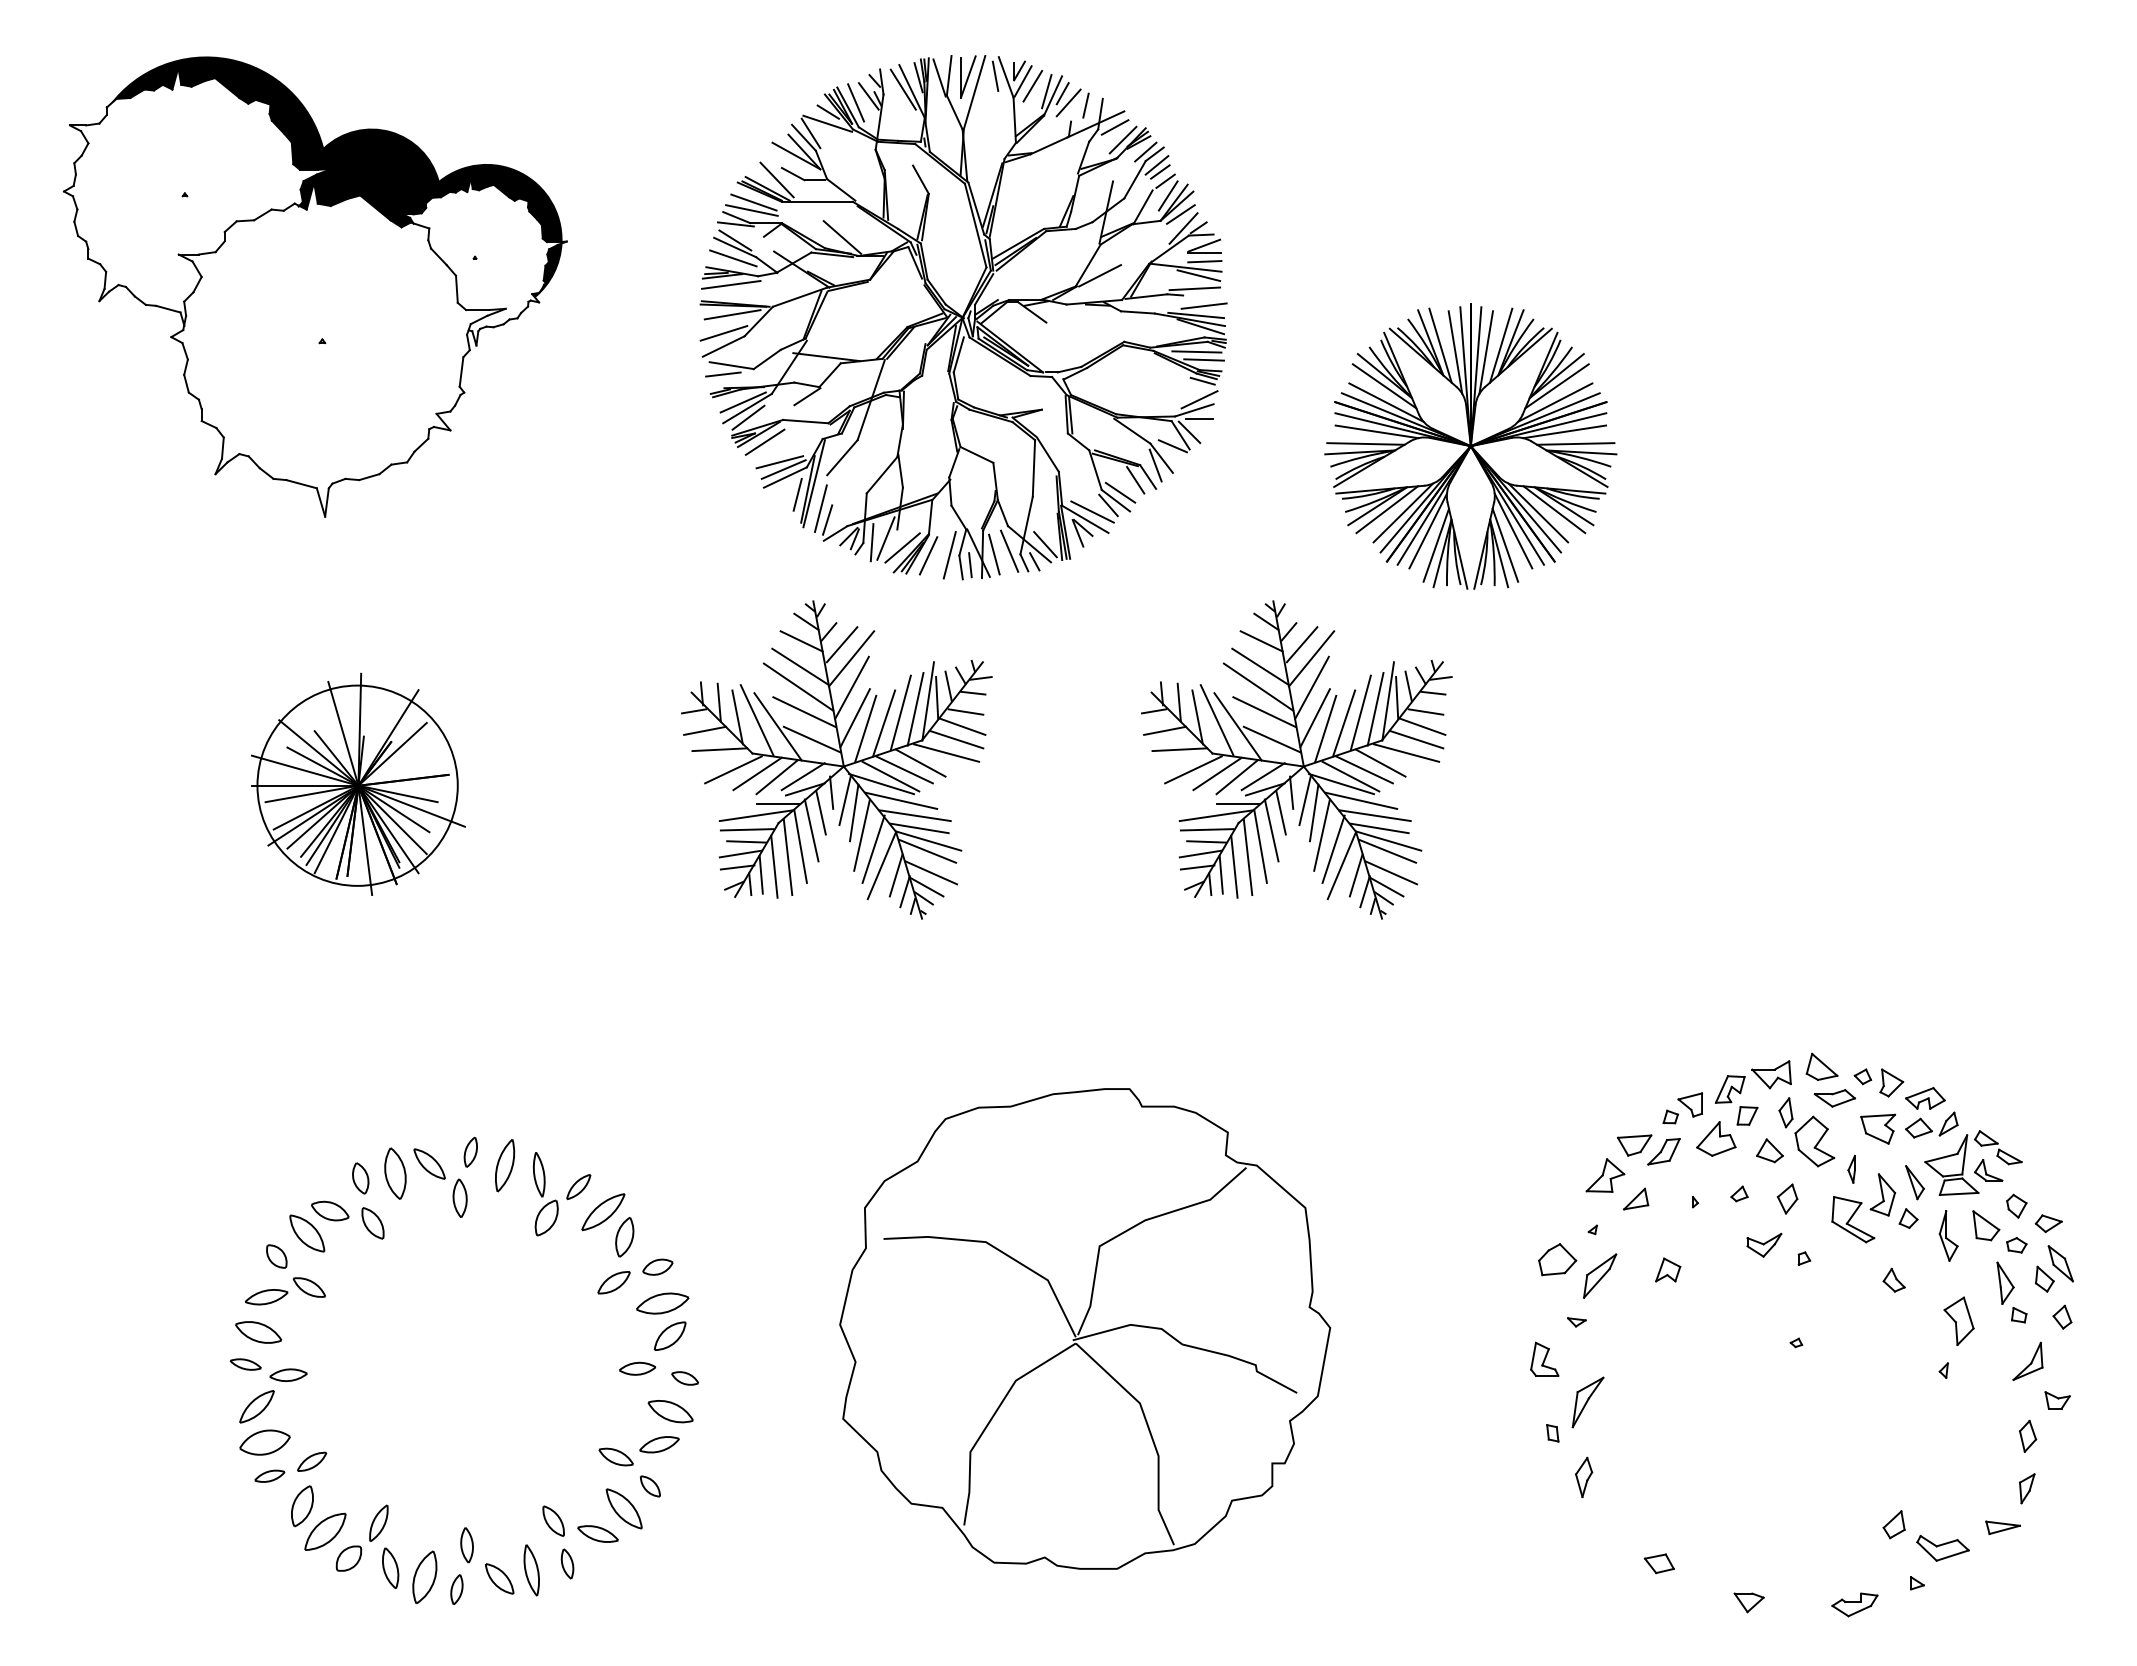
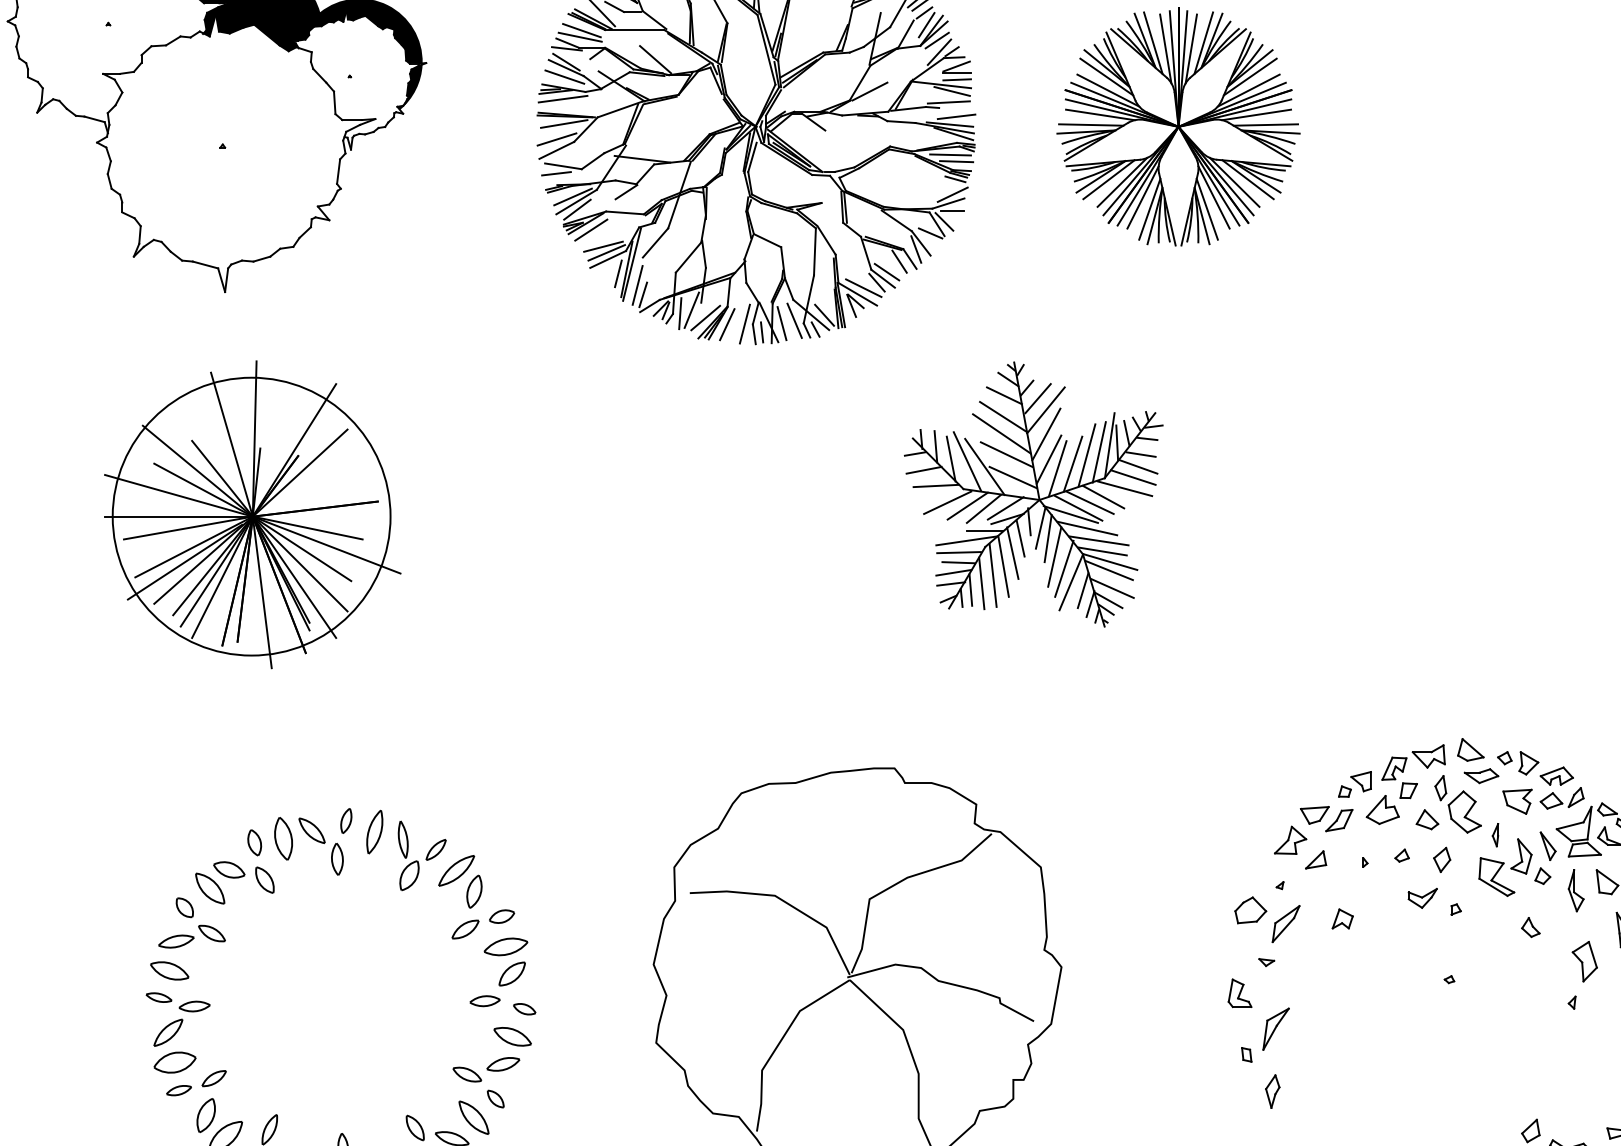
part: (1470, 446) -> (1178, 127), moved
part: (836, 759) -> (650, 494), removed
part: (358, 784) -> (252, 514), size x1.67

